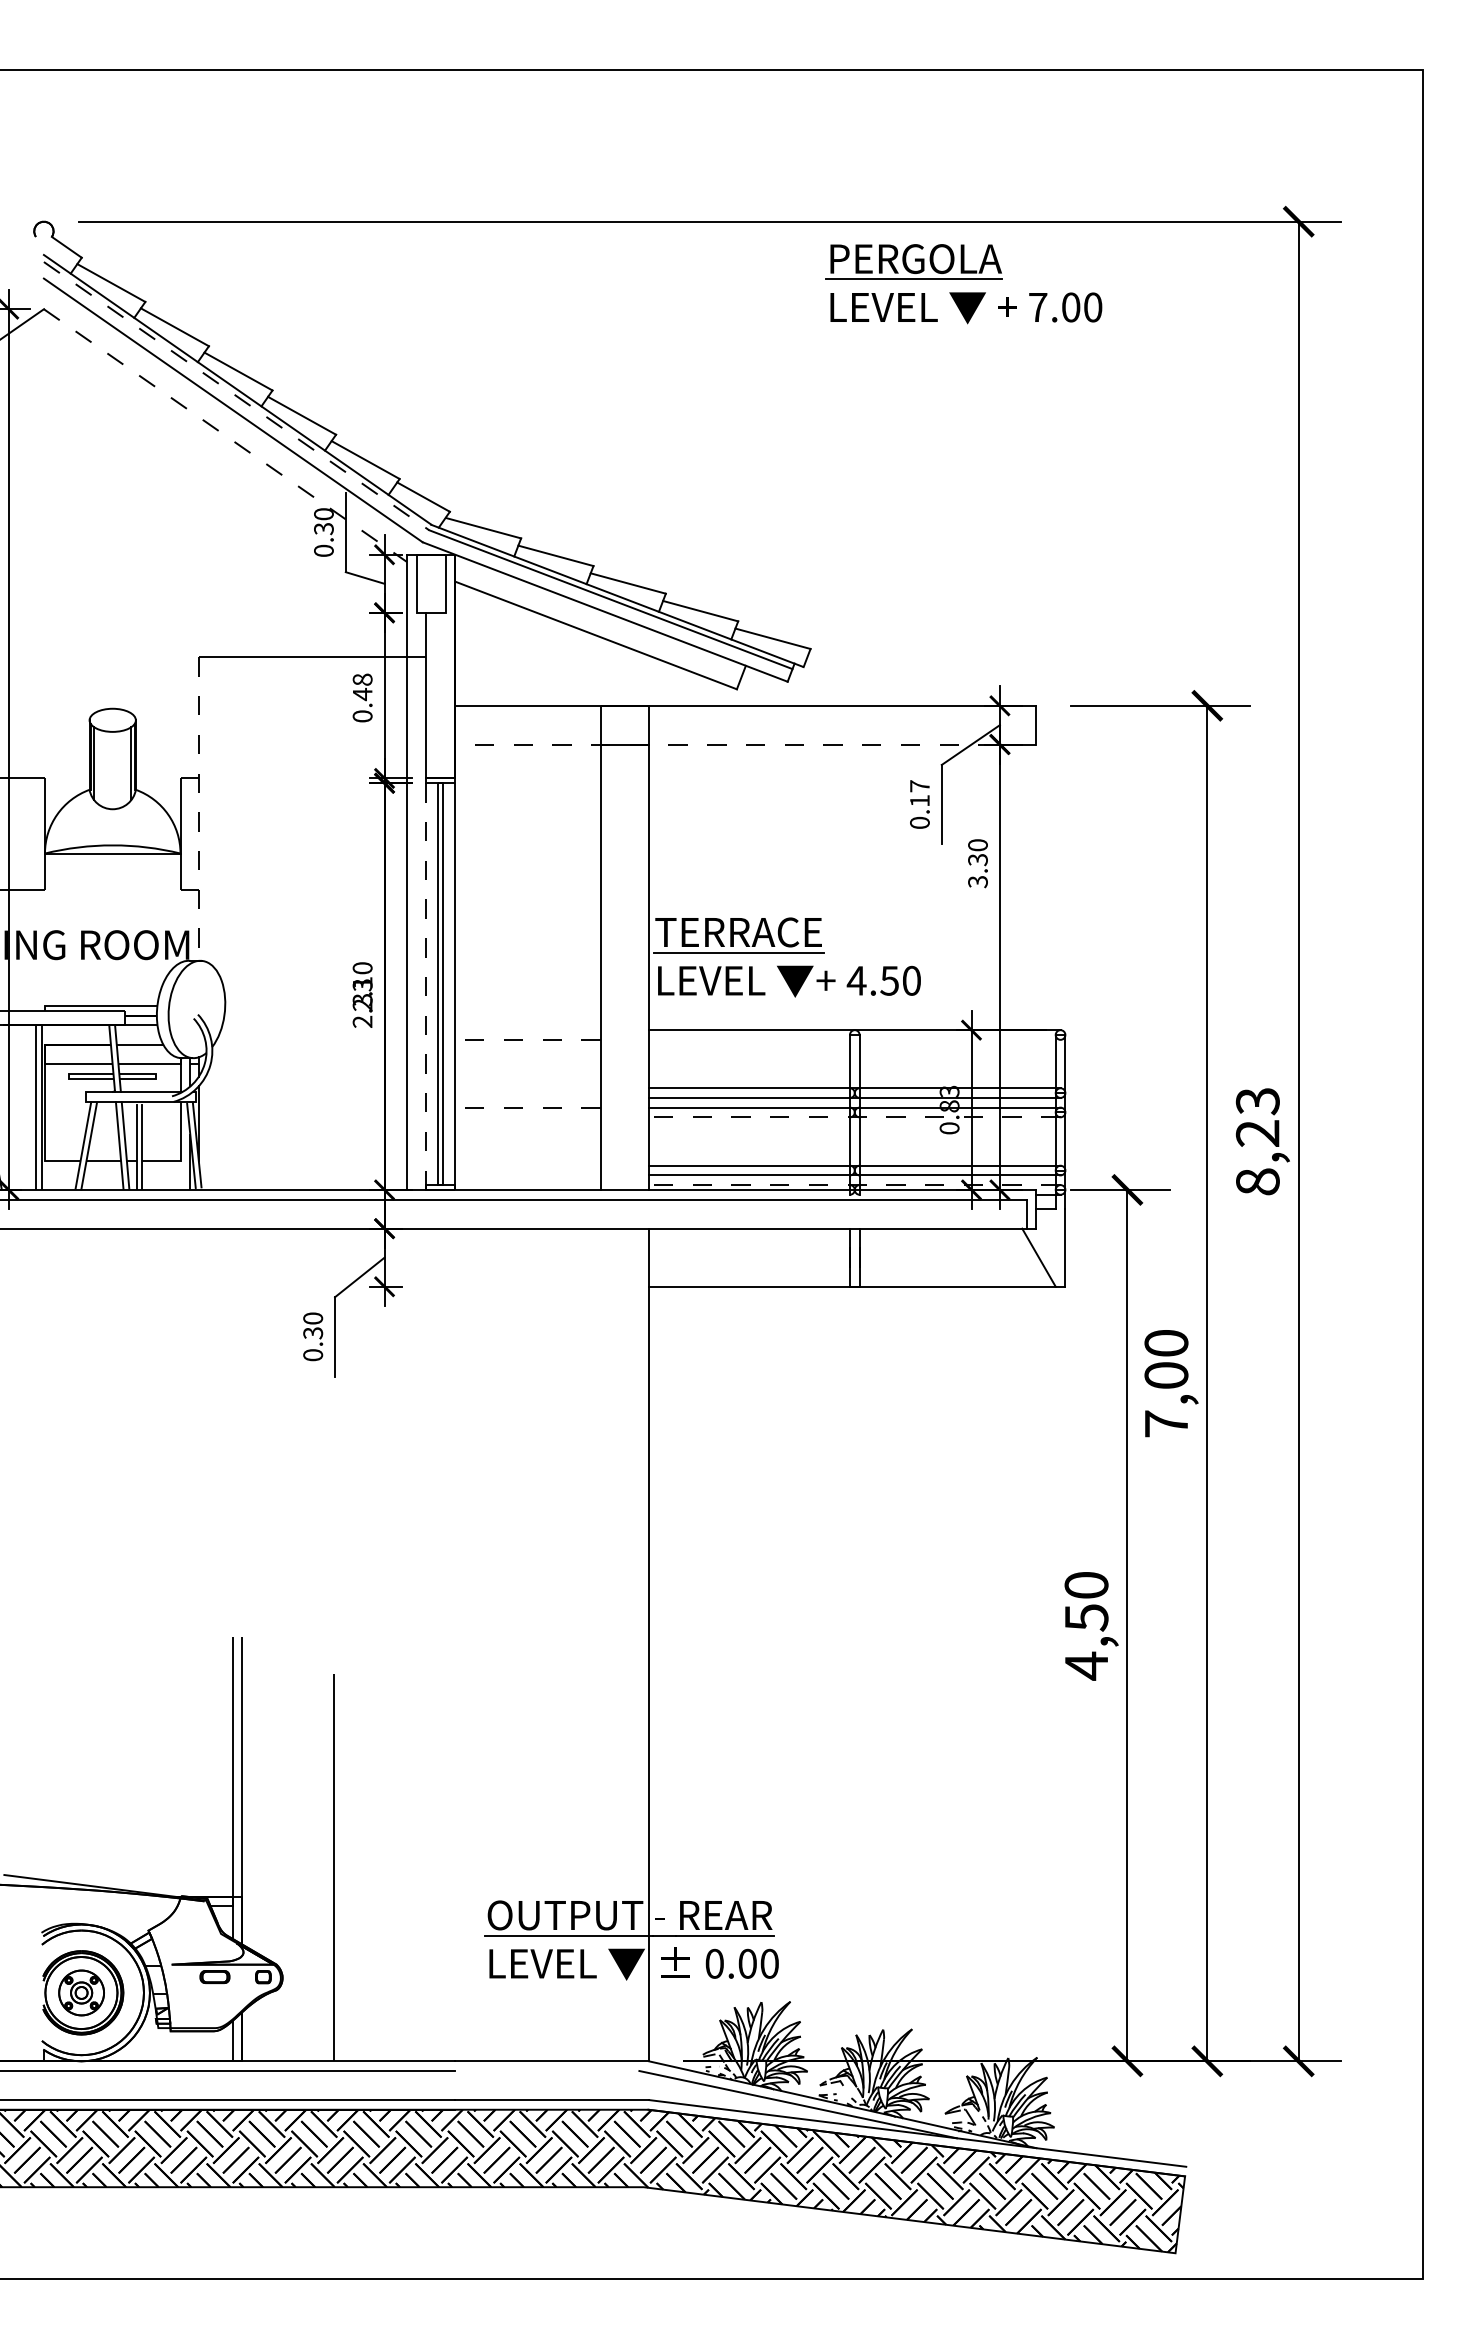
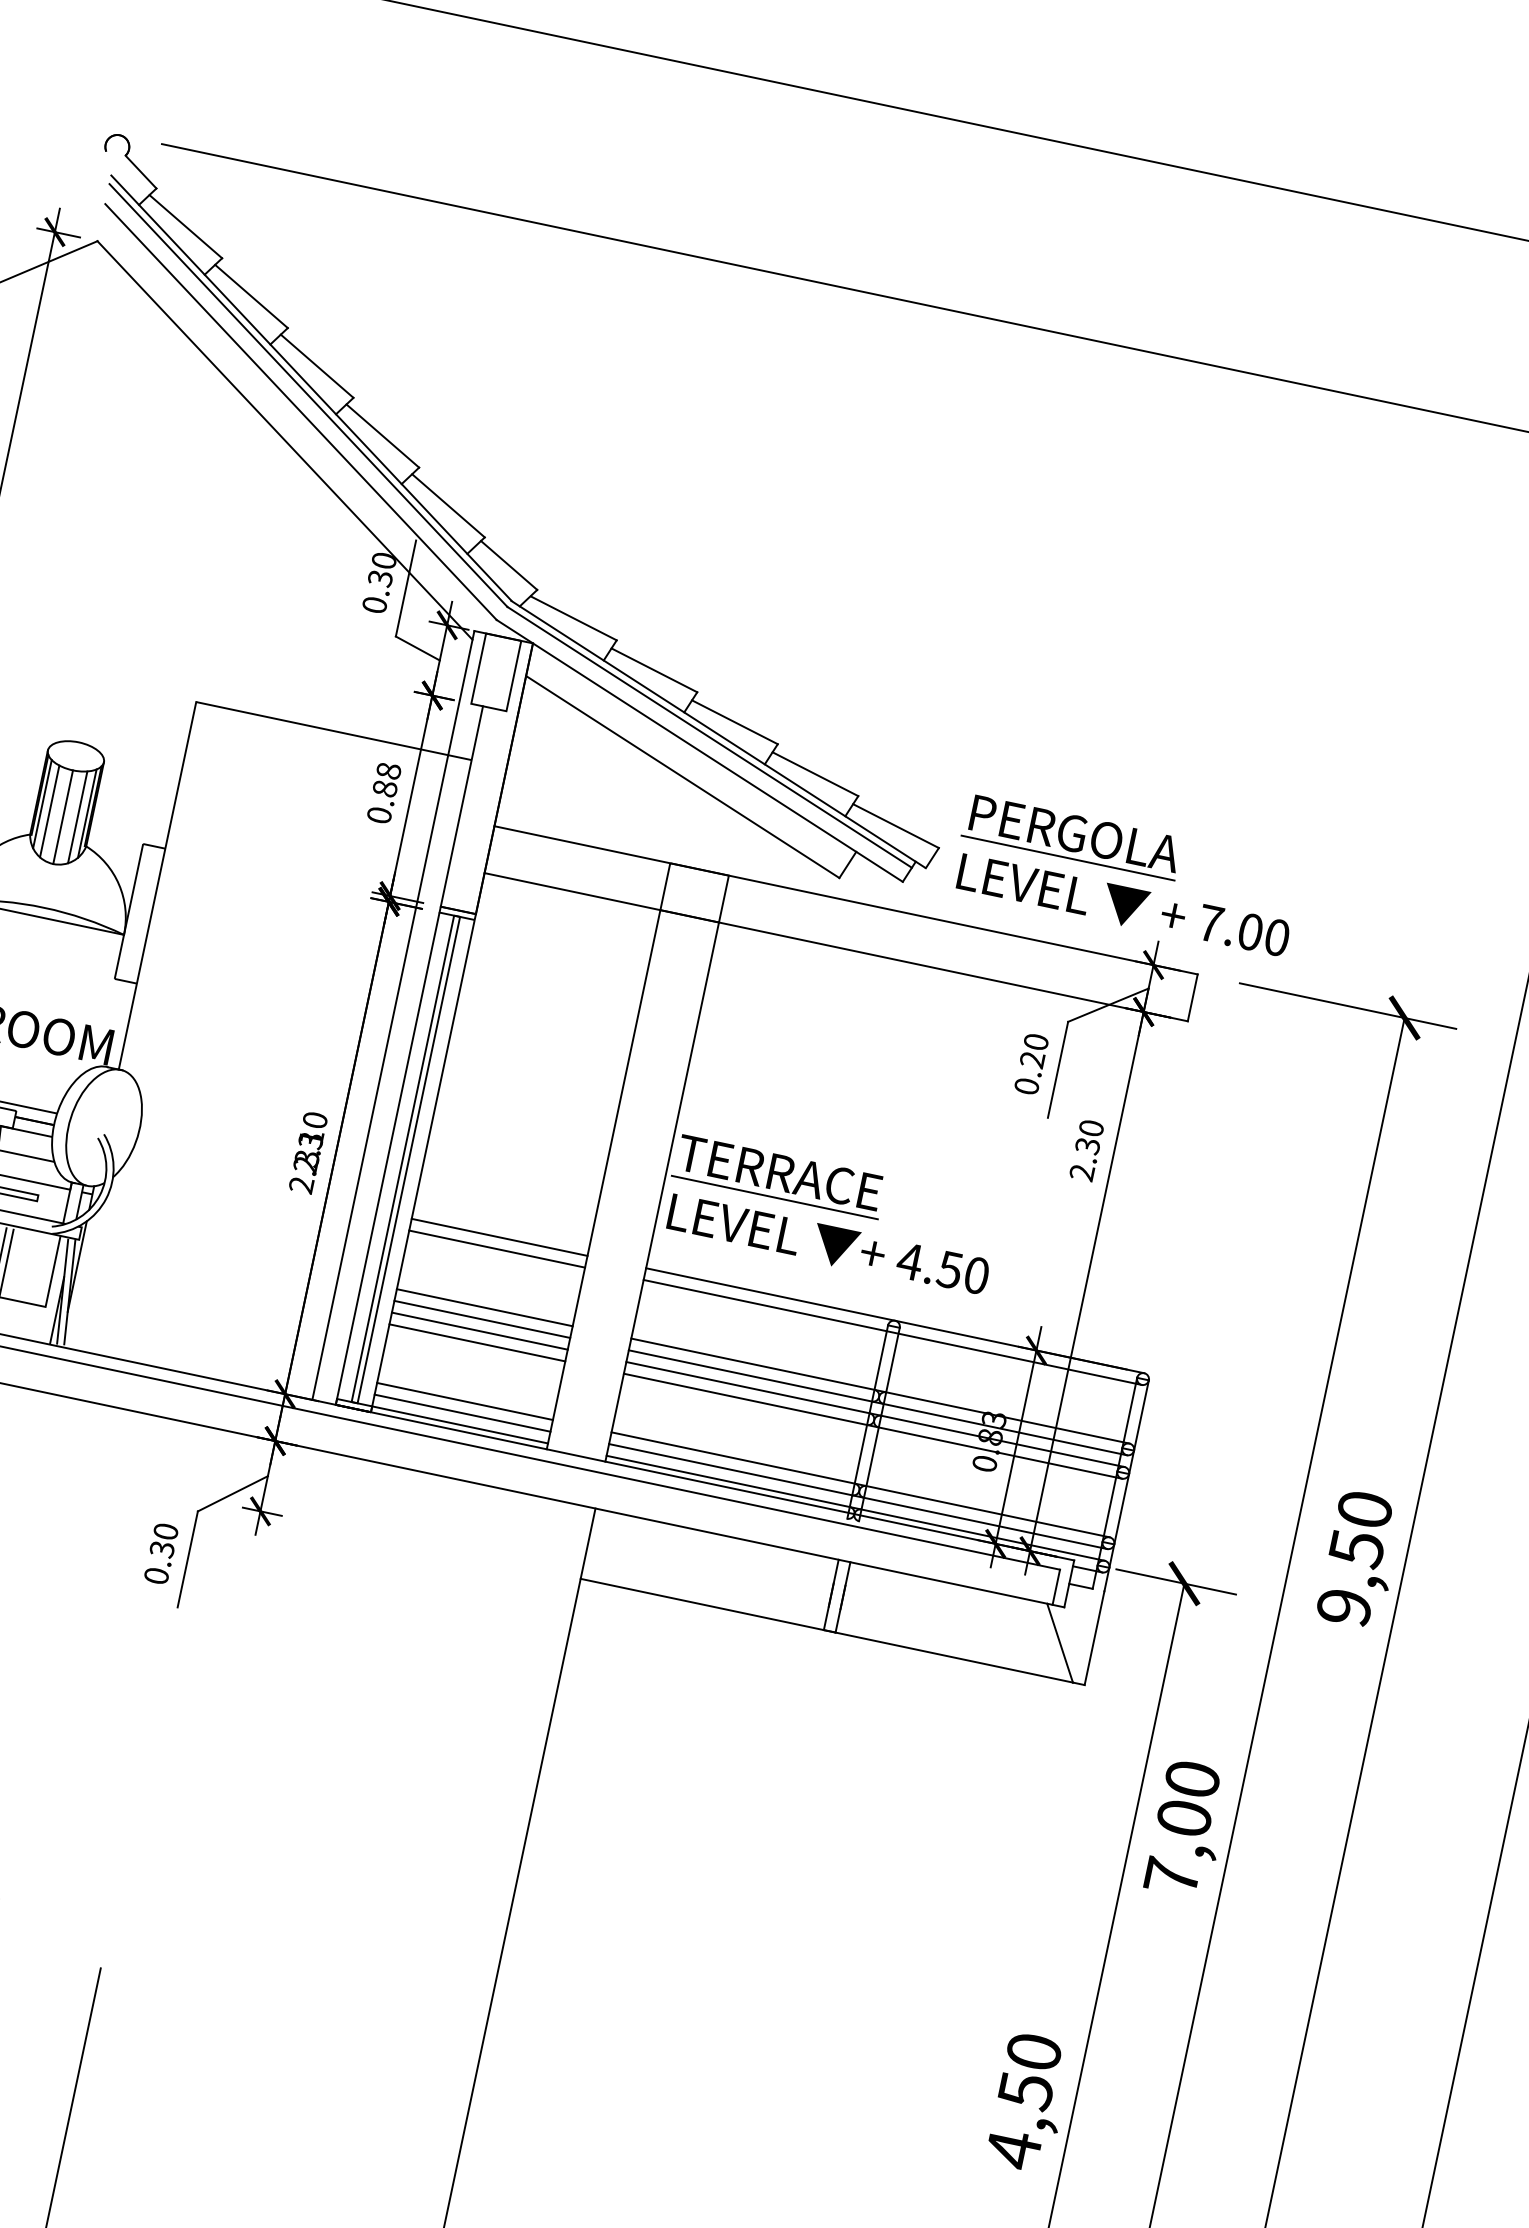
part: (963, 284) -> (1126, 876), moved
line: (236, 396) -> (308, 395), dashed -> solid
line: (225, 435) -> (285, 440), dashed -> solid
text: (362, 694) -> (384, 788), 0.48 -> 0.88
line: (745, 744) -> (835, 947), dashed -> solid
line: (101, 768) -> (50, 811), added
line: (124, 768) -> (77, 817), added
line: (112, 770) -> (62, 817), added
text: (919, 793) -> (1033, 1050), 0.17 -> 0.20
line: (198, 809) -> (157, 886), dashed -> solid
text: (977, 881) -> (1081, 1172), 3.30 -> 2.30
line: (426, 987) -> (387, 1159), dashed -> solid
line: (527, 1030) -> (498, 1237), added
line: (528, 1039) -> (497, 1248), dashed -> solid
line: (854, 1039) -> (892, 1331), added
line: (527, 1088) -> (484, 1307), added
line: (527, 1097) -> (481, 1318), added
line: (528, 1107) -> (480, 1331), dashed -> solid
line: (527, 1117) -> (476, 1342), added
line: (854, 1117) -> (872, 1426), dashed -> solid
text: (1257, 1141) -> (1354, 1558), 8,23 -> 9,50
line: (527, 1165) -> (464, 1401), added
line: (527, 1175) -> (461, 1413), added
line: (527, 1185) -> (459, 1425), added
line: (854, 1185) -> (855, 1508), dashed -> solid

